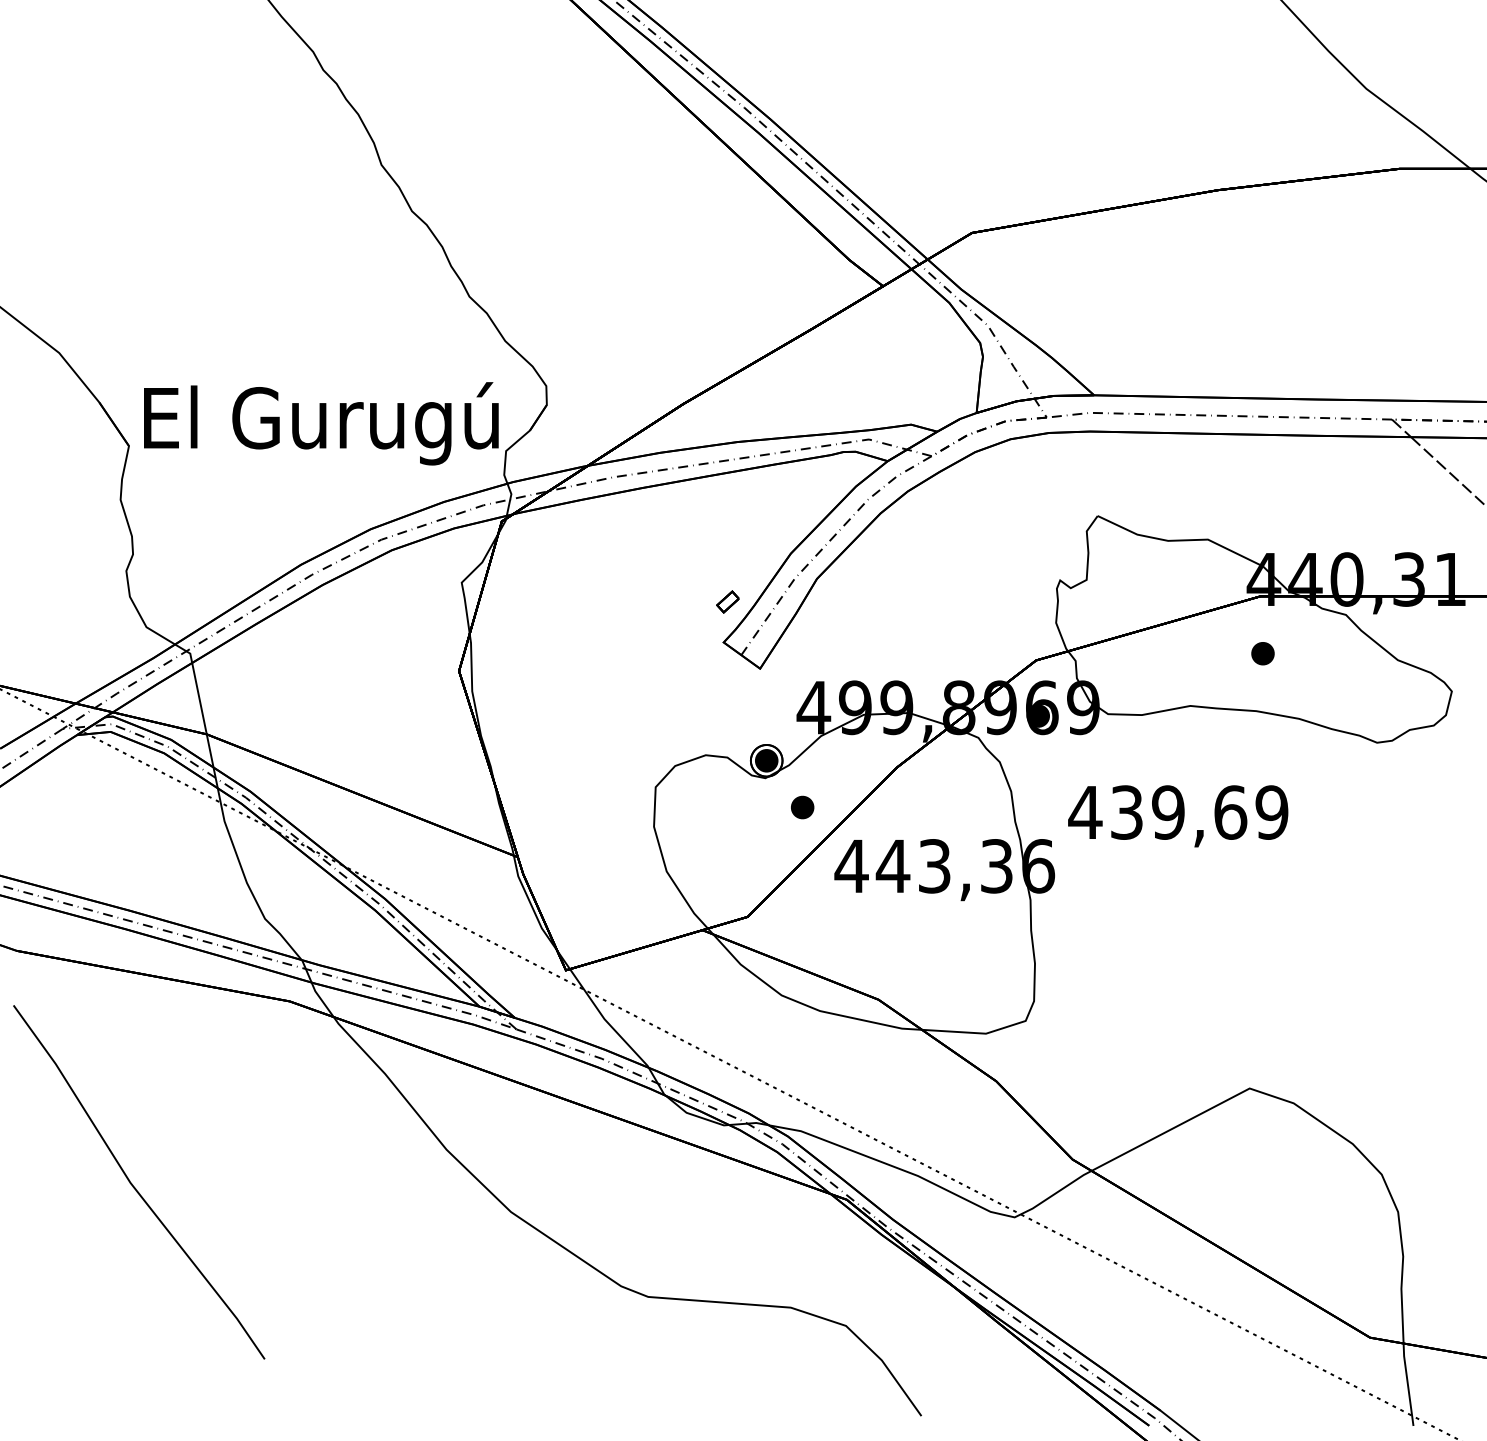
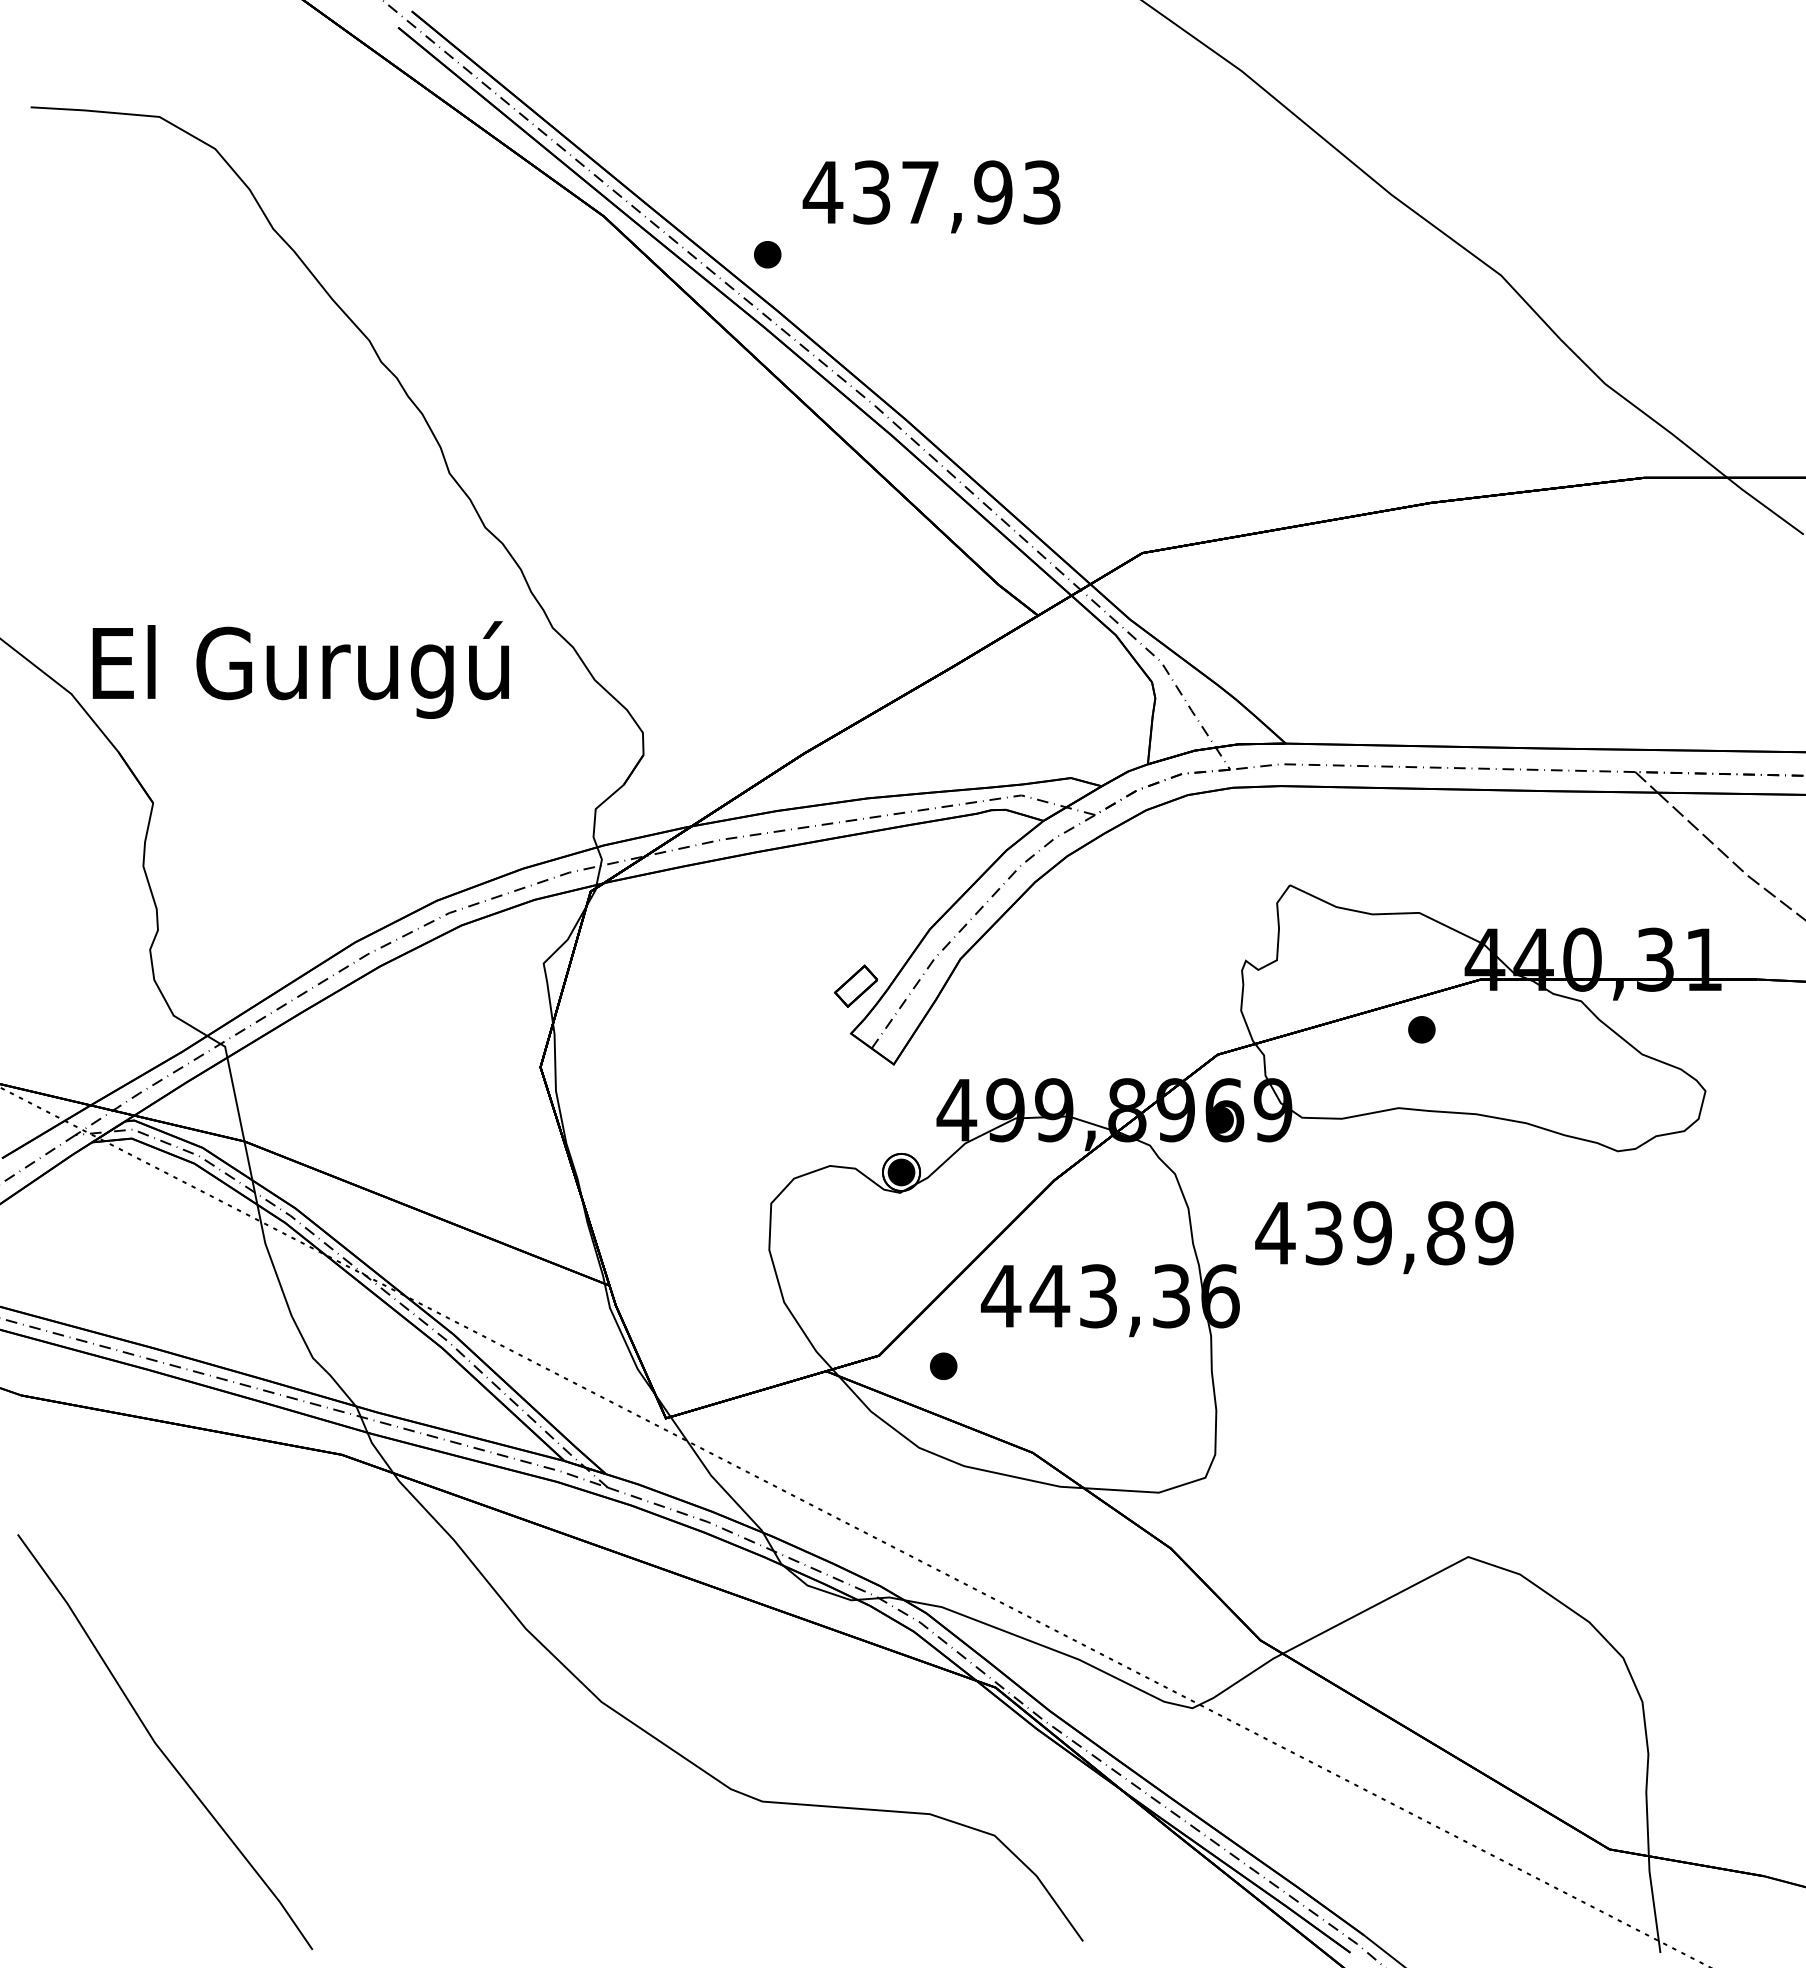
text: (320, 423) -> (300, 669), moved
part: (727, 601) -> (855, 985), size x1.67
part: (1262, 653) -> (1421, 1029), moved
part: (802, 806) -> (943, 1365), moved
text: (1230, 812) -> (1445, 1233), 439,69 -> 439,89
line: (134, 1186) -> (159, 1746), moved

